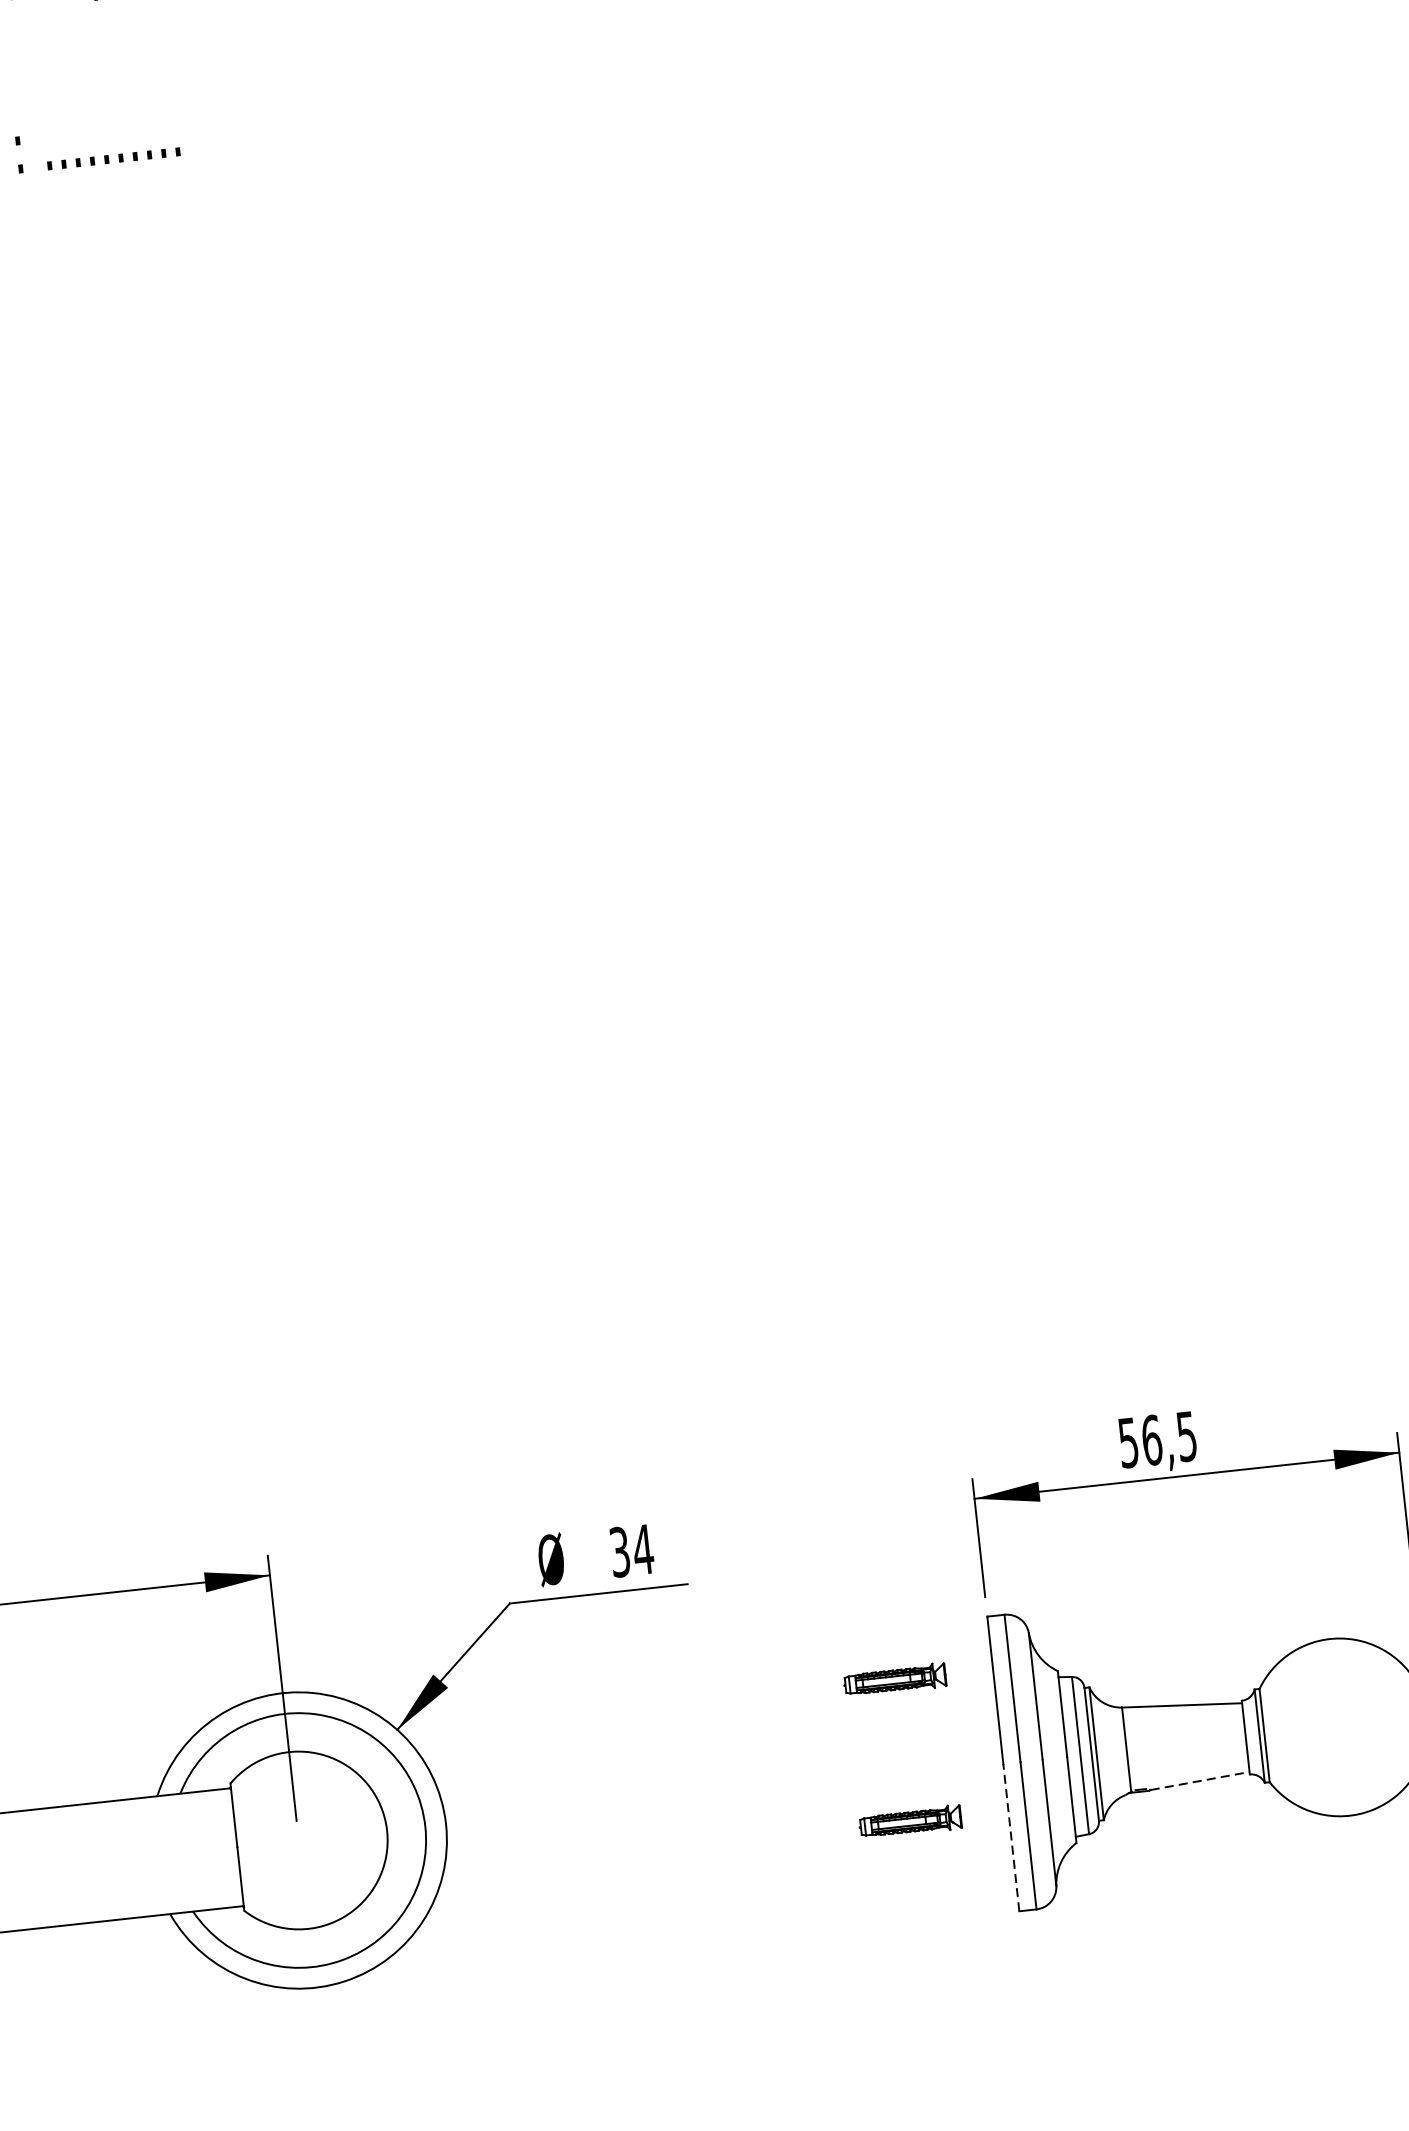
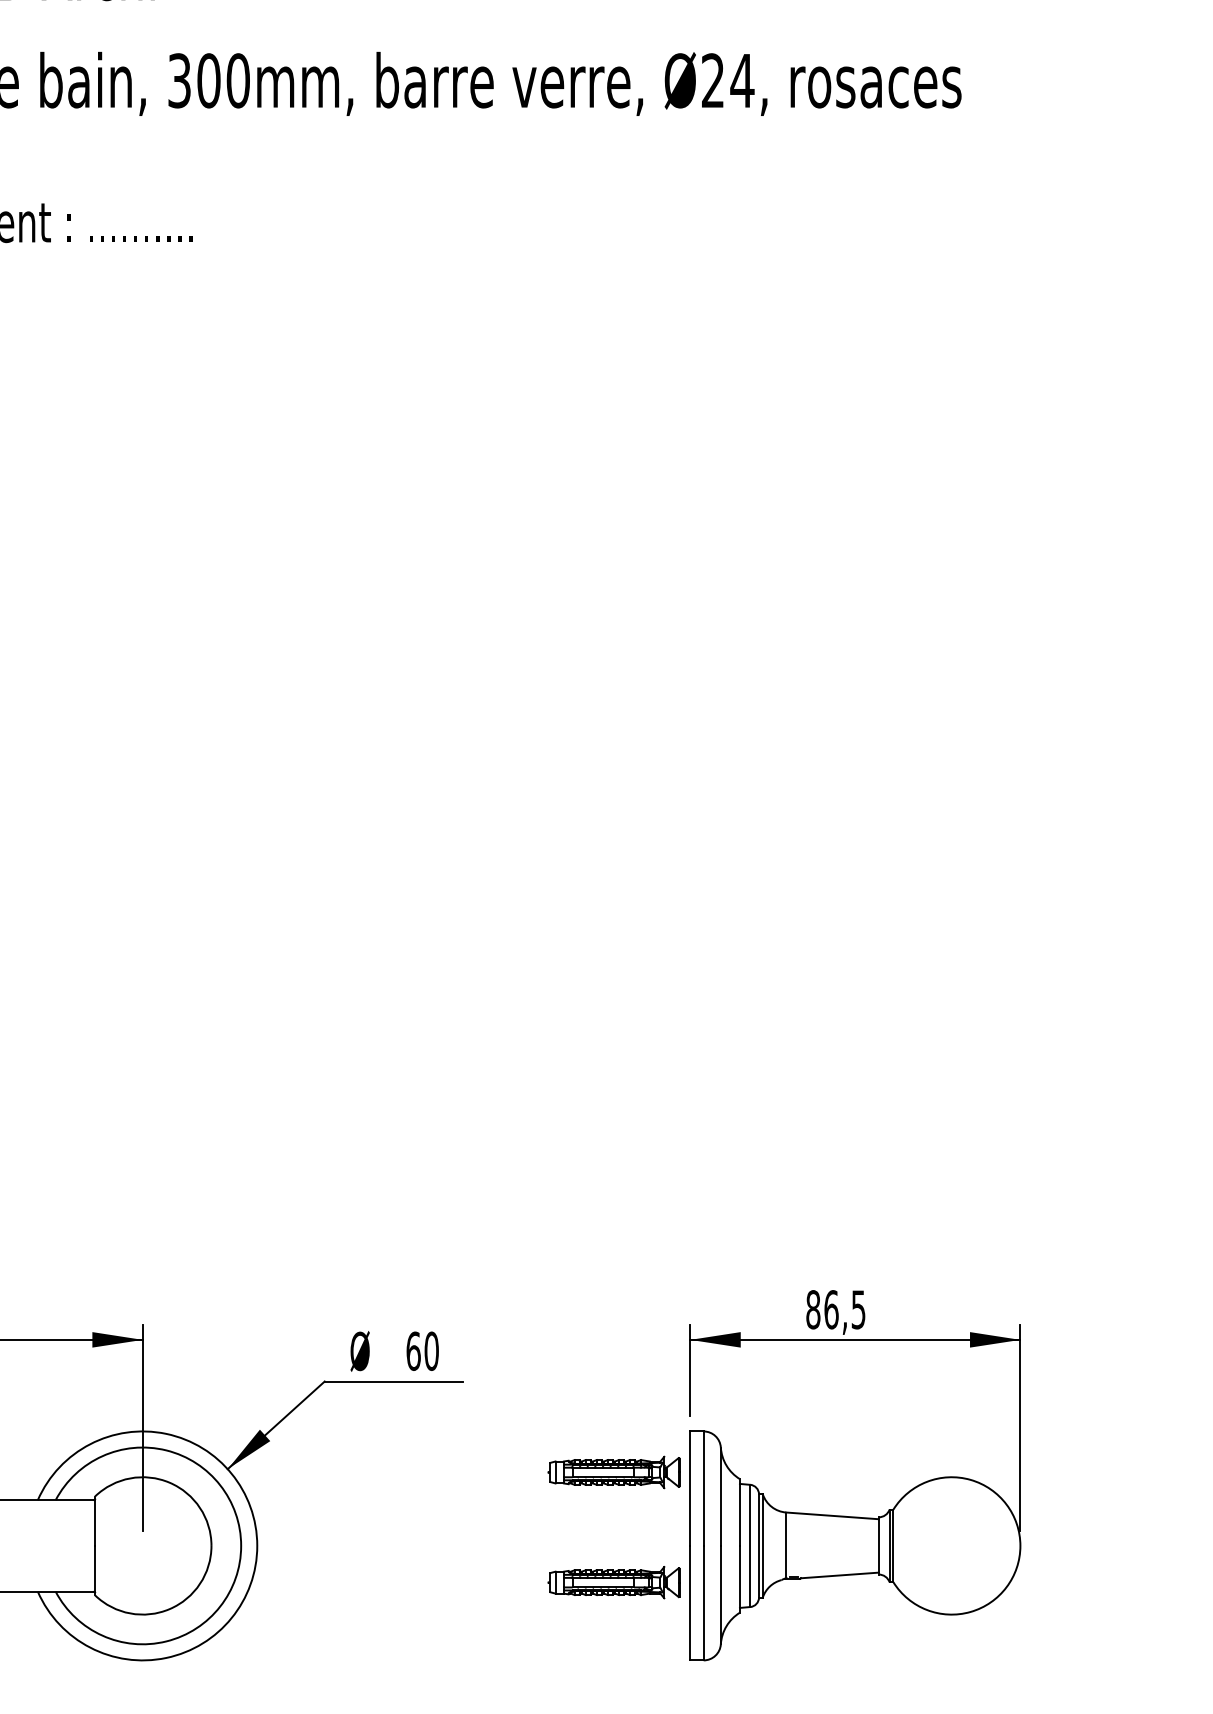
text: (1128, 1442) -> (813, 1309), 56,5 -> 86,5
text: (631, 1549) -> (422, 1350), 34 -> 60
part: (894, 1680) -> (613, 1472), size x1.67
line: (1200, 1781) -> (840, 1575), dashed -> solid
part: (909, 1821) -> (613, 1582), size x1.67
line: (1011, 1836) -> (690, 1602), dashed -> solid

